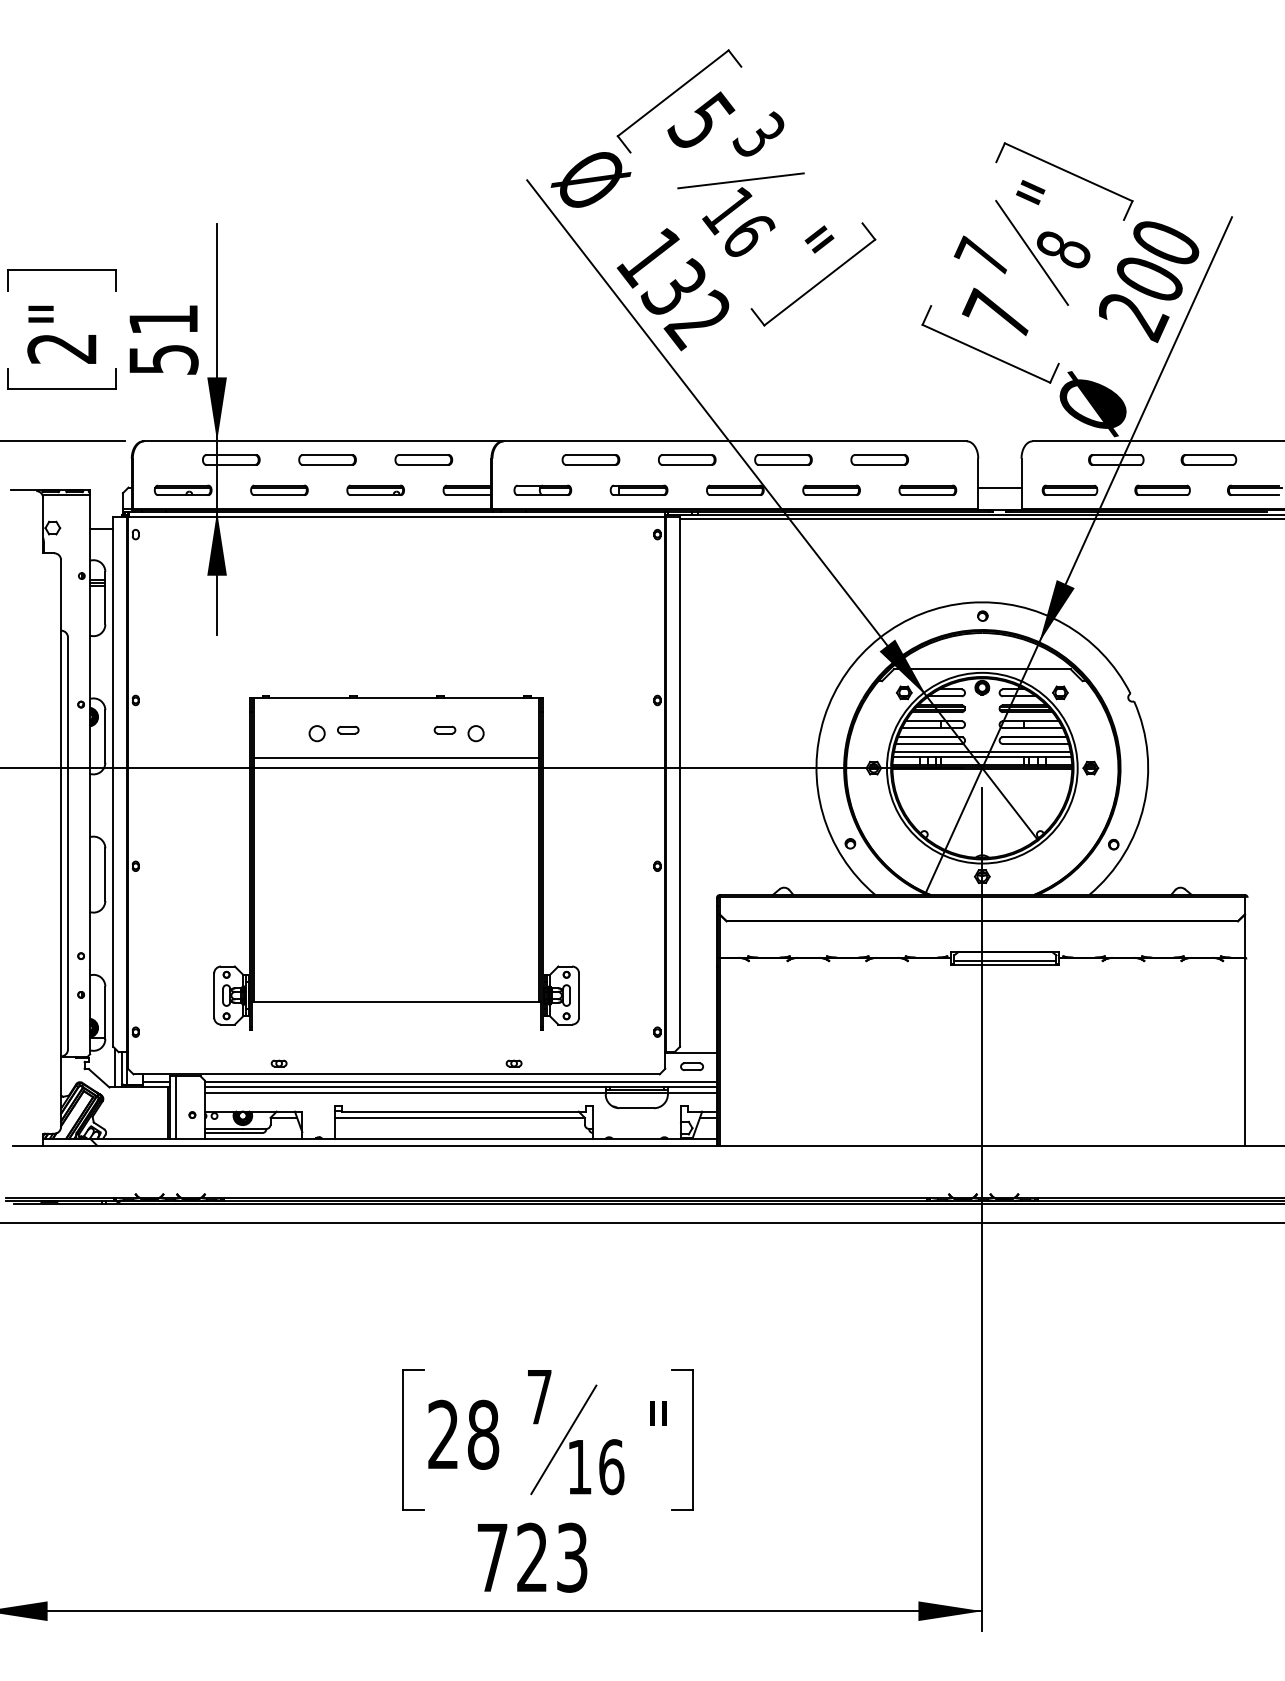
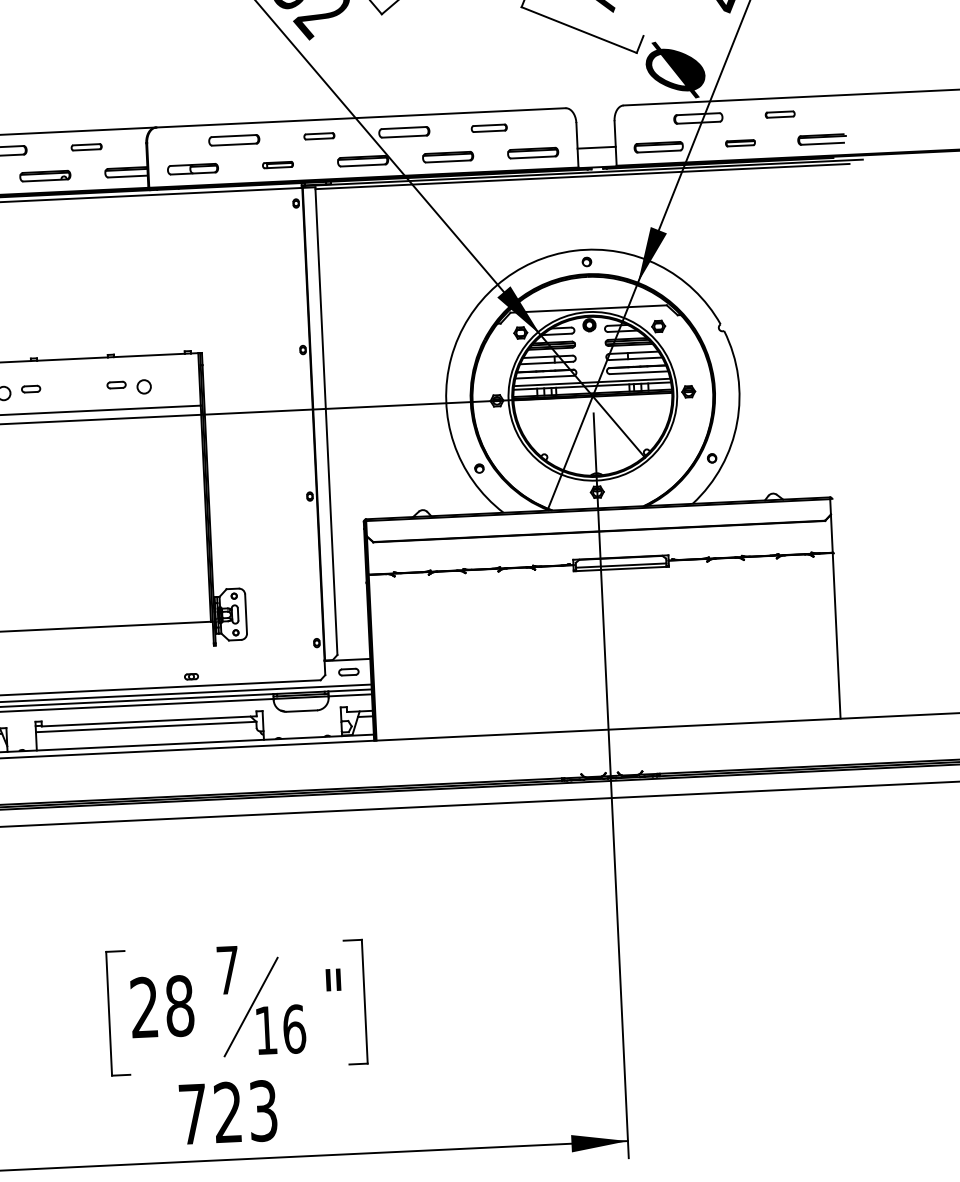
part: (423, 459) -> (86, 146), size x0.6
part: (687, 459) -> (319, 135), size x0.6
part: (879, 459) -> (489, 127), size x0.7
part: (1208, 459) -> (779, 114), size x0.6
part: (638, 489) -> (277, 164), size x0.6
part: (1162, 489) -> (740, 142), size x0.6

